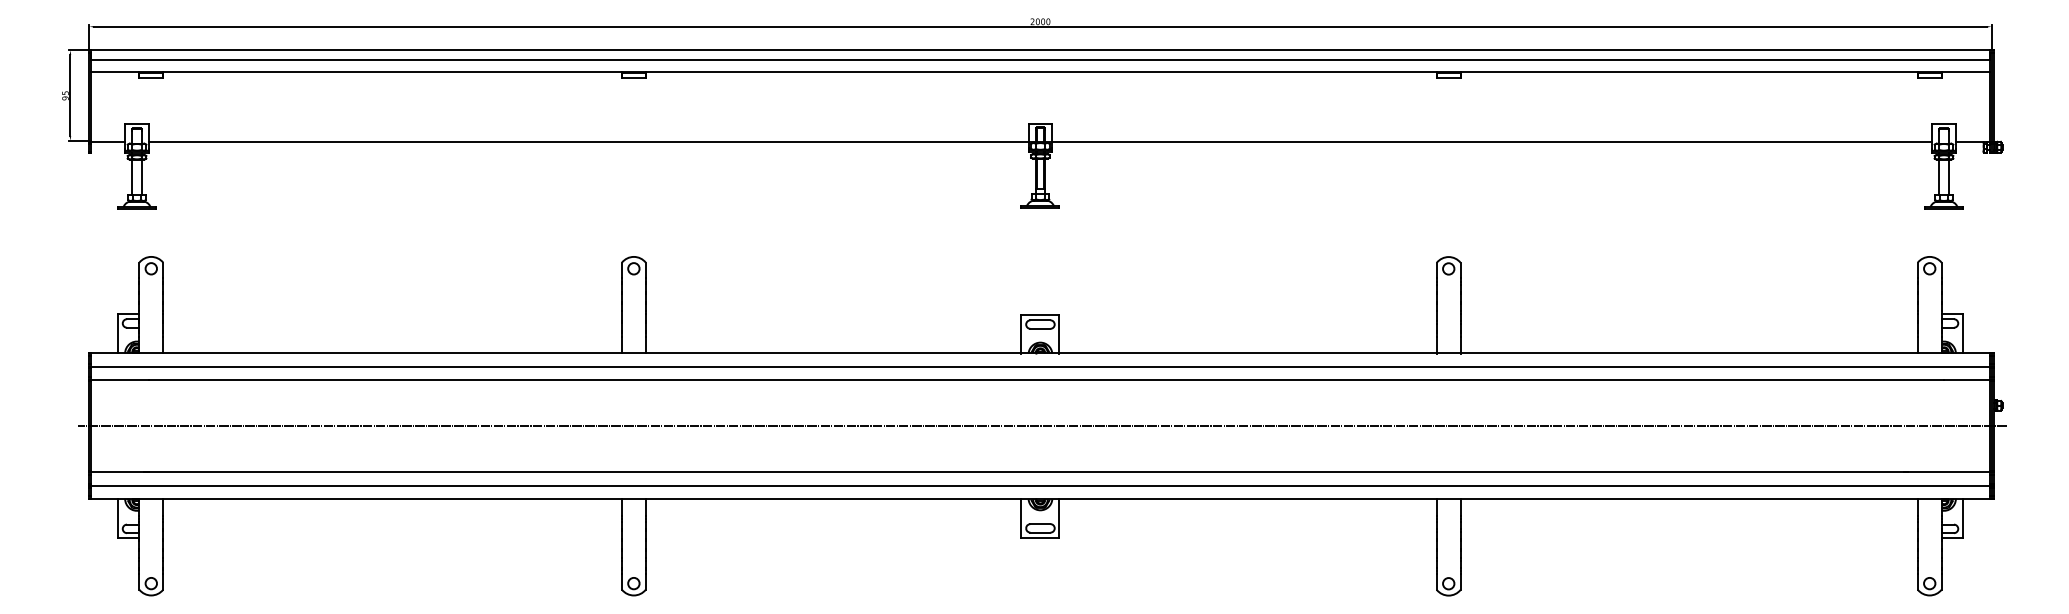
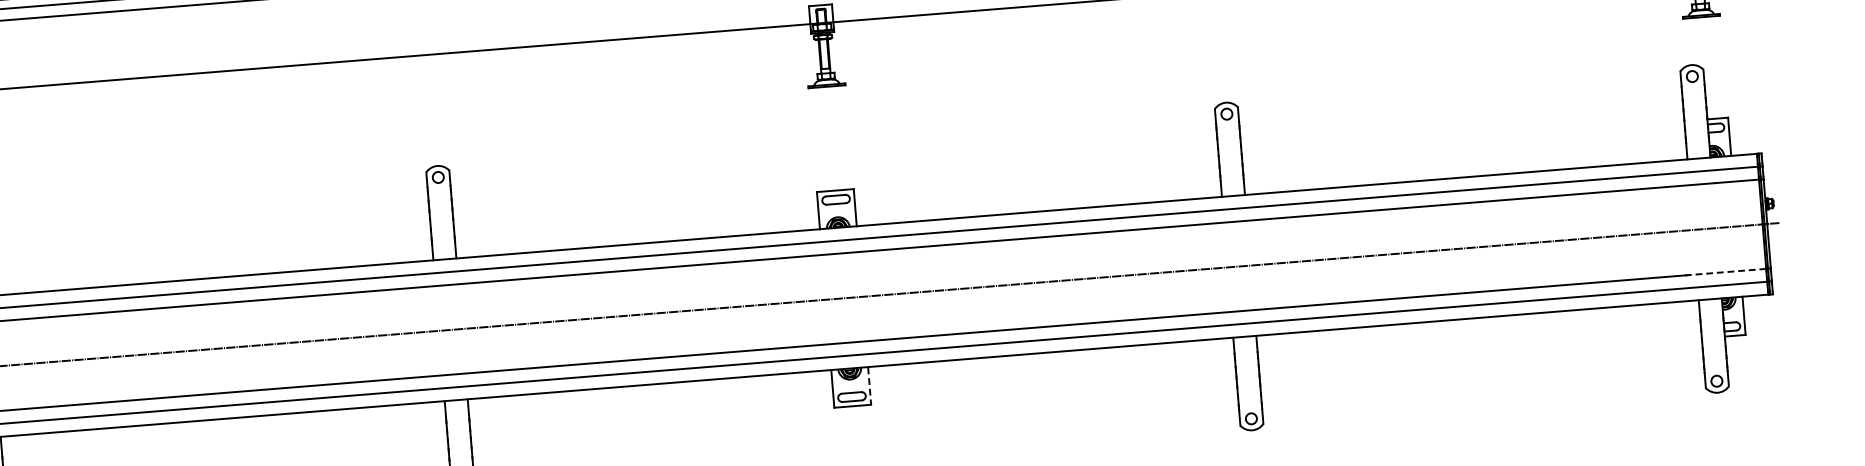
line: (1946, 472) -> (1724, 272), solid -> dashed
line: (1059, 519) -> (869, 386), solid -> dashed

